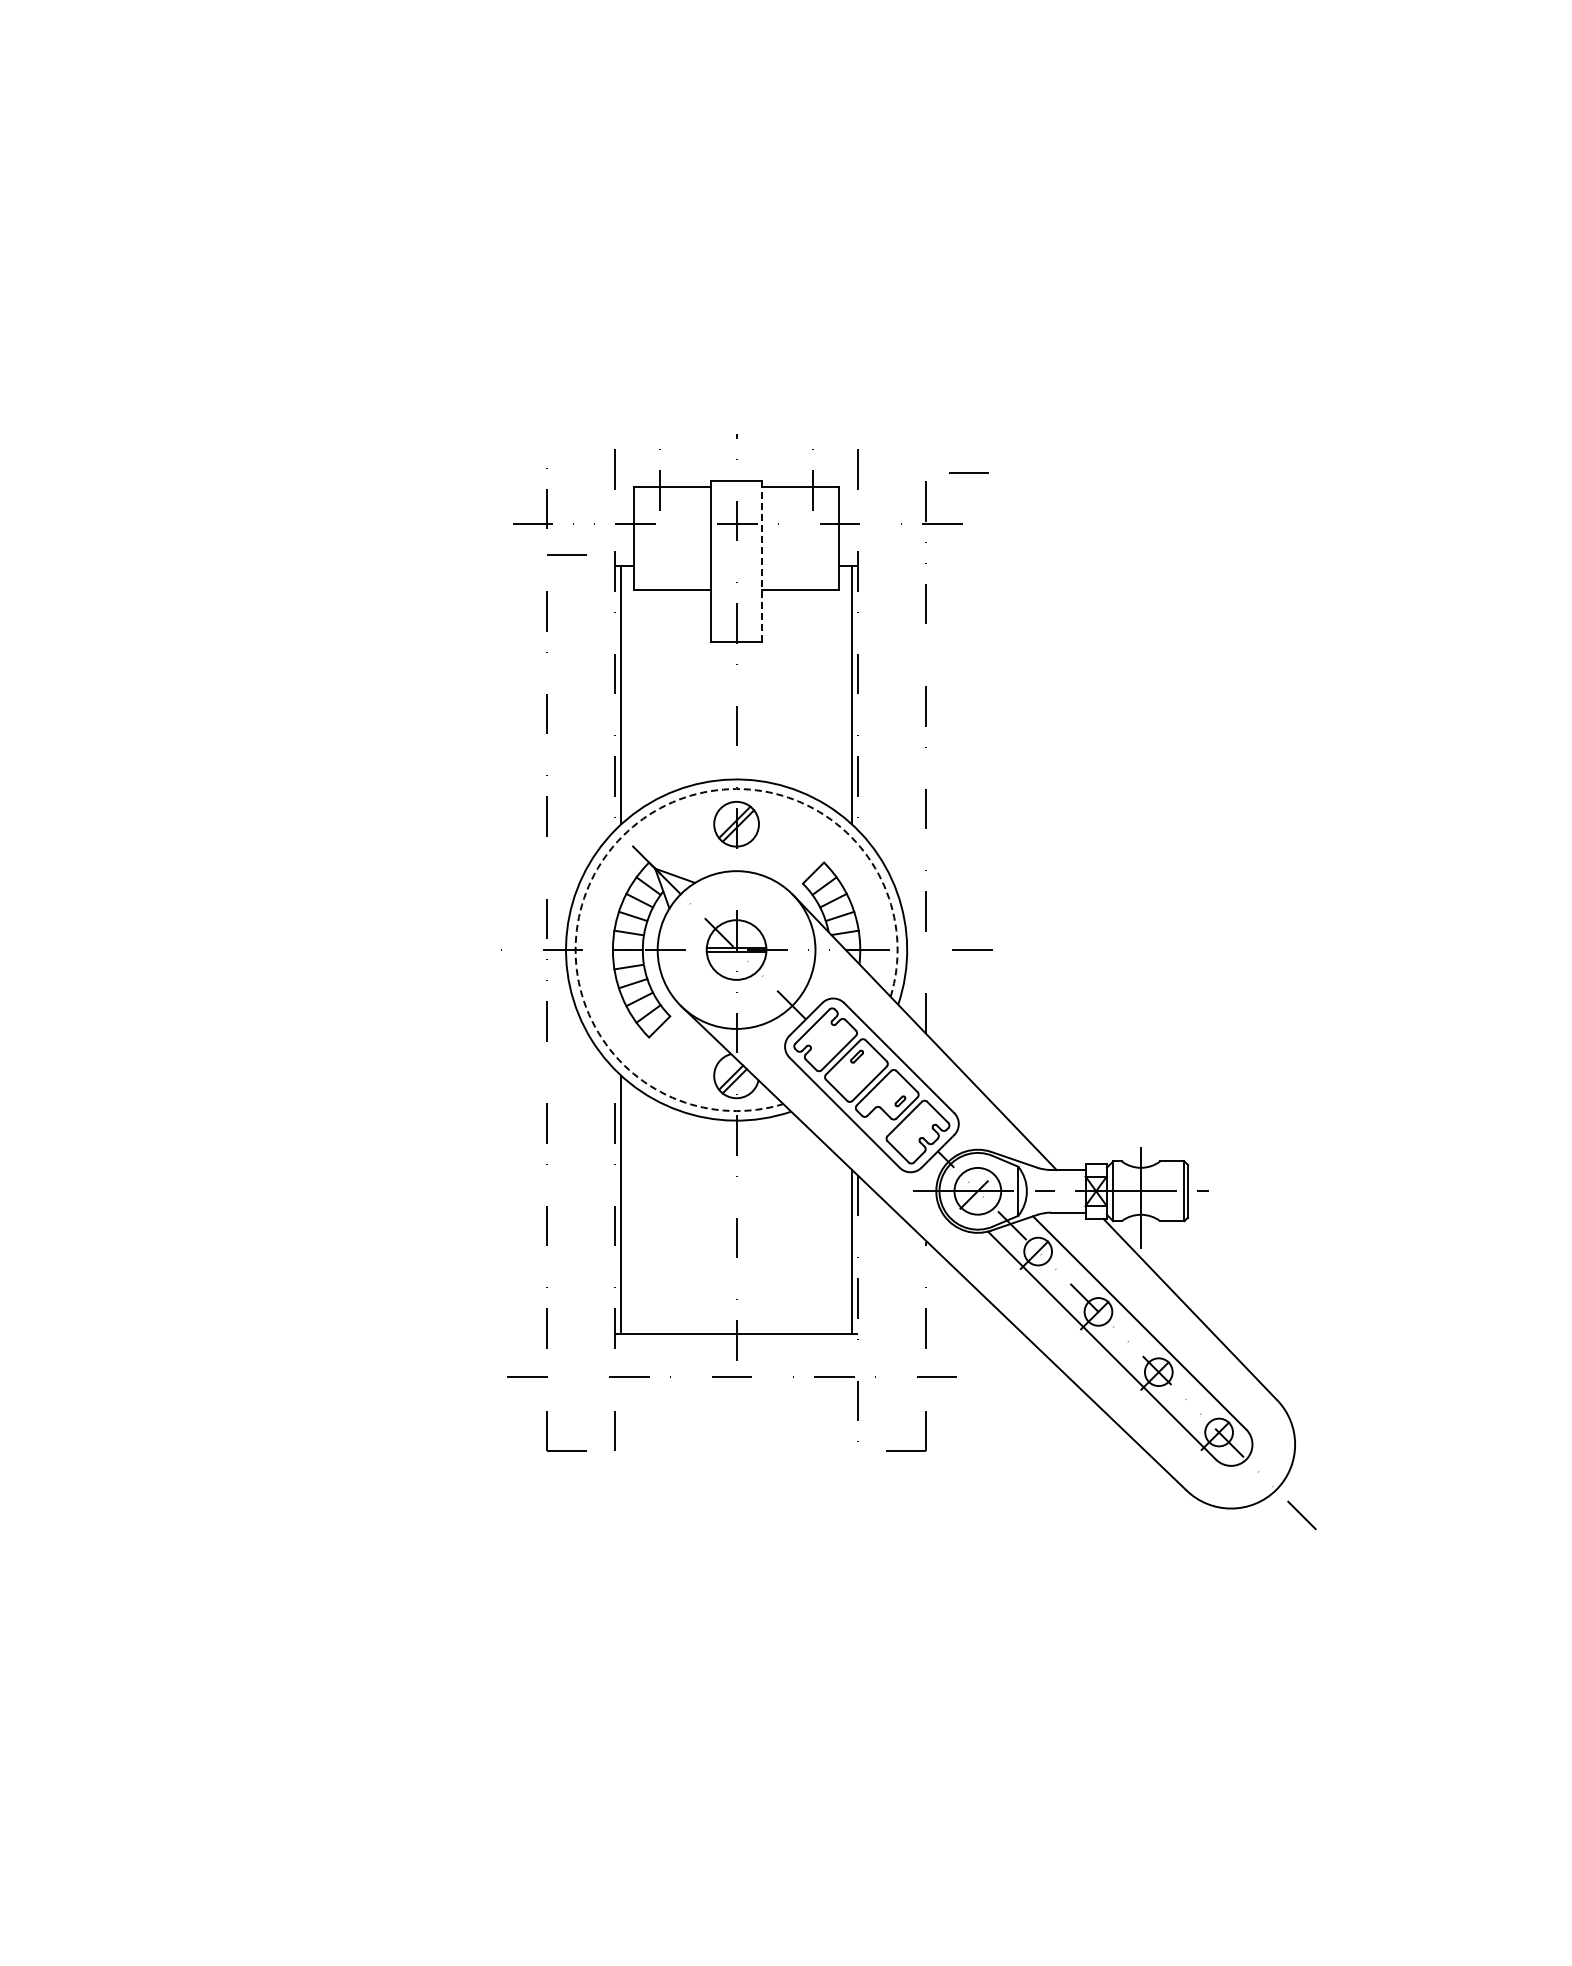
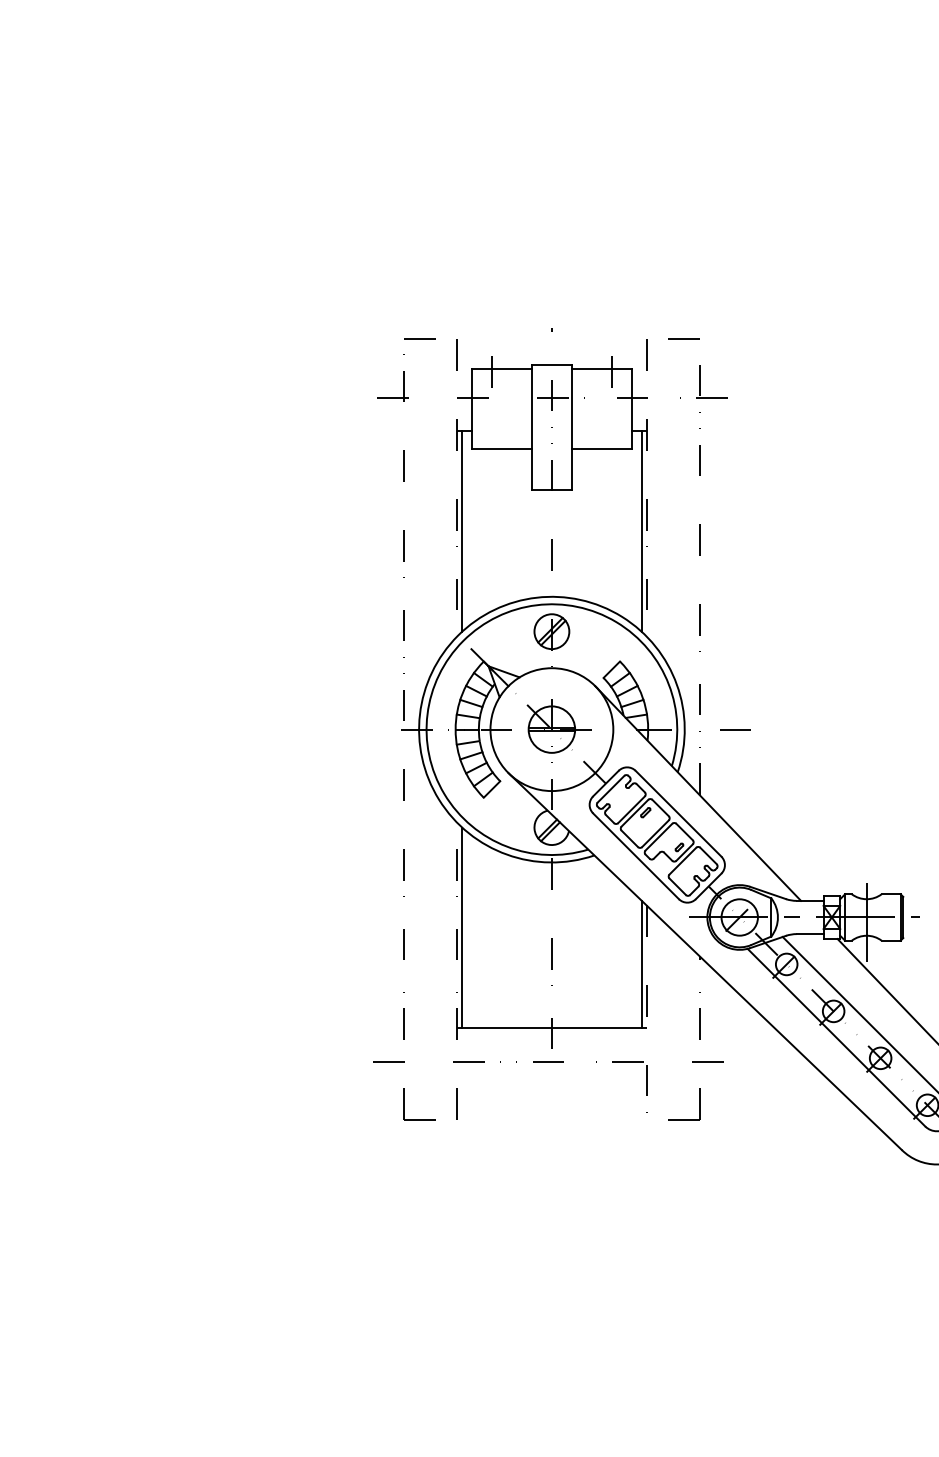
line: (968, 472) -> (683, 339), moved
line: (566, 554) -> (419, 339), moved
line: (762, 561) -> (572, 427), dashed -> solid
arc: (622, 836) -> (463, 641), dashed -> solid

